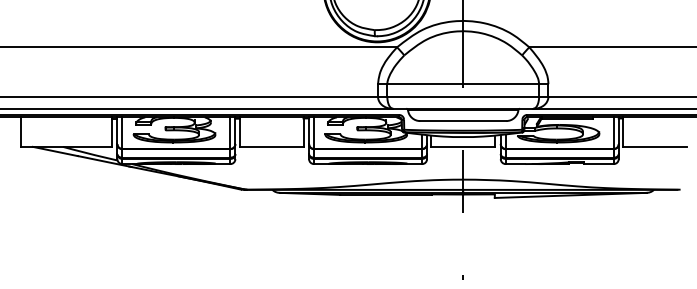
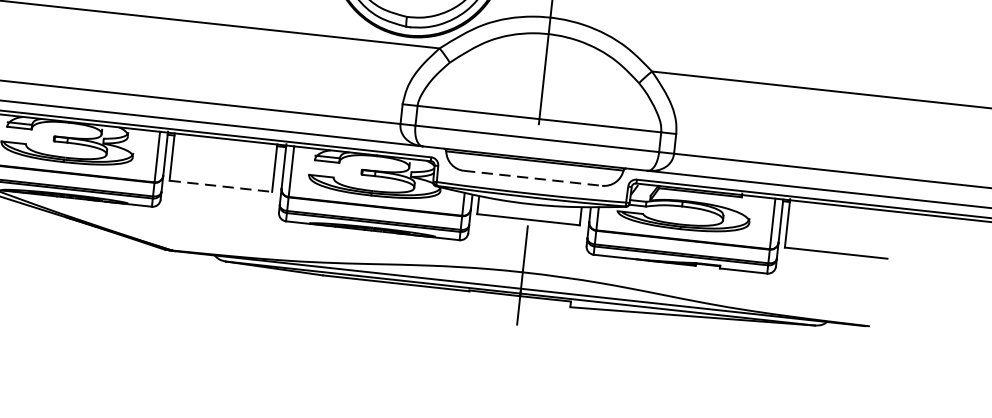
line: (463, 121) -> (533, 179), solid -> dashed
line: (271, 146) -> (220, 185), solid -> dashed

